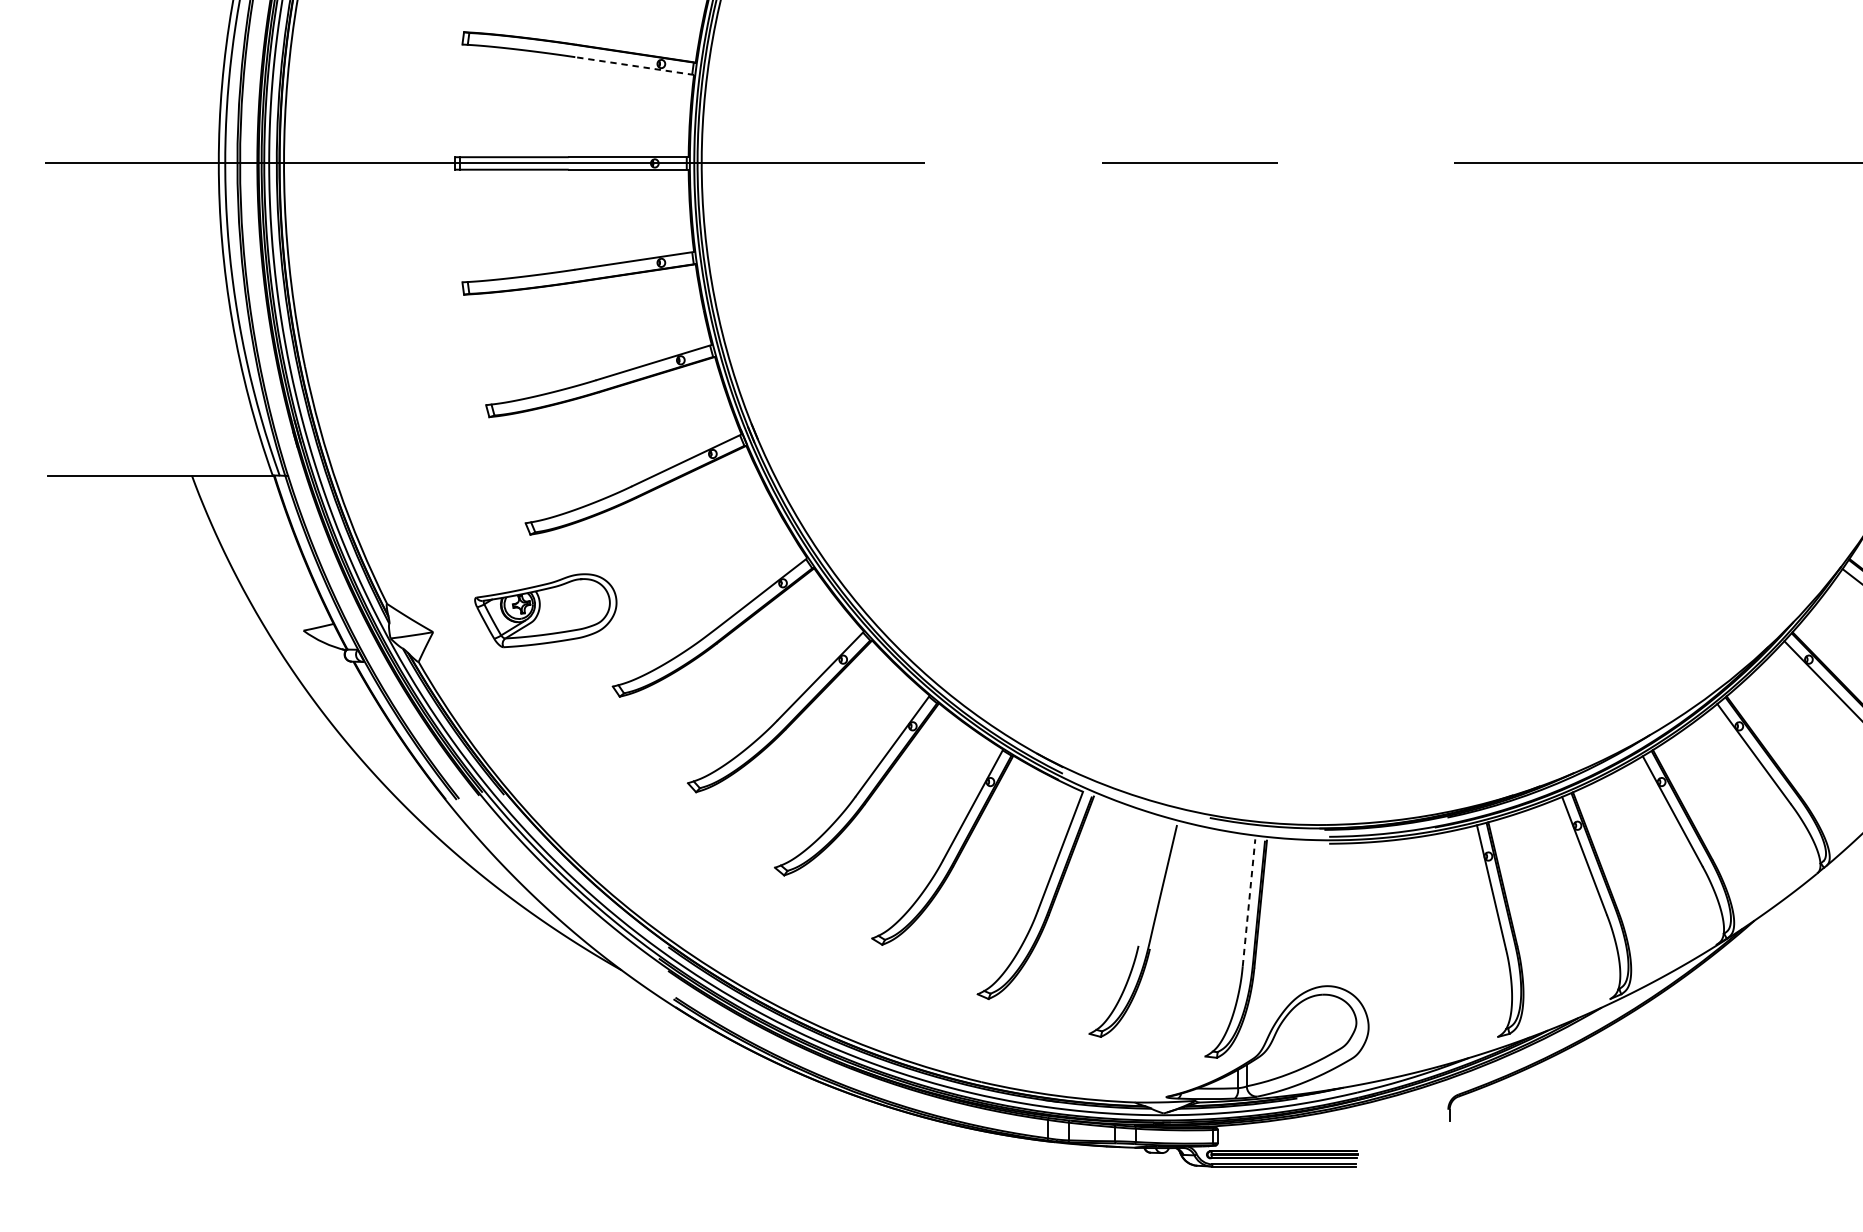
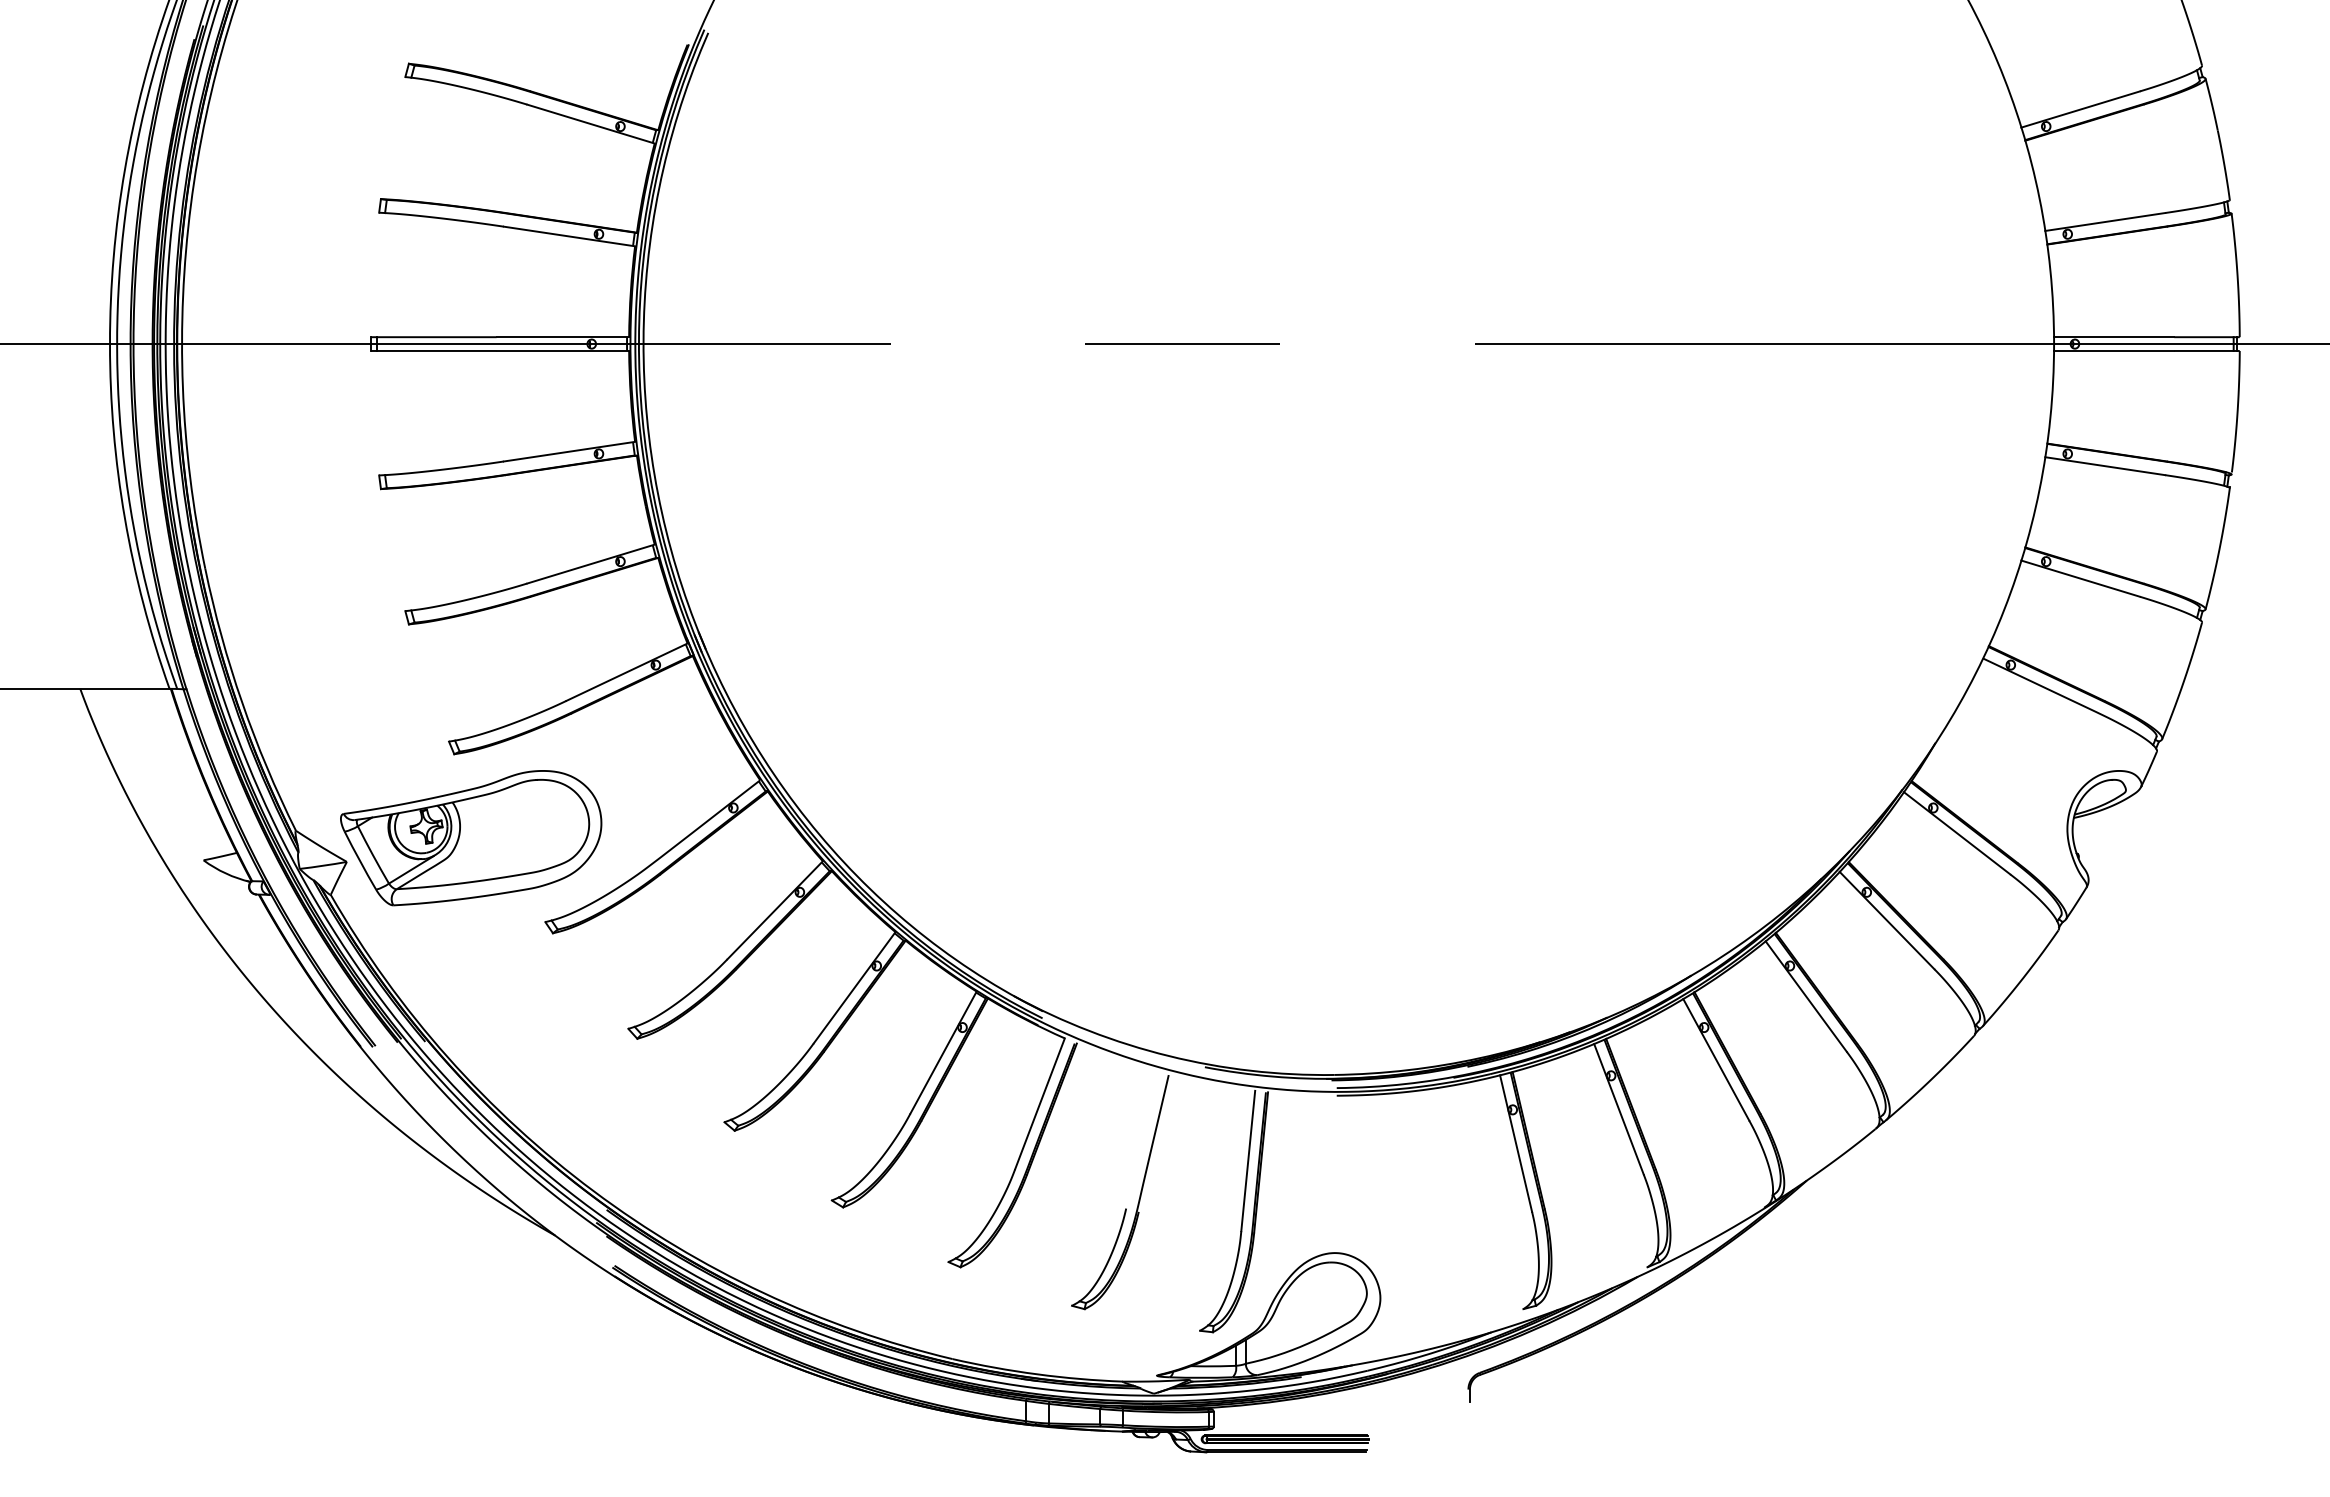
line: (634, 66) -> (569, 236), dashed -> solid
part: (545, 610) -> (471, 838), size x1.67
line: (1249, 902) -> (1248, 1160), dashed -> solid

